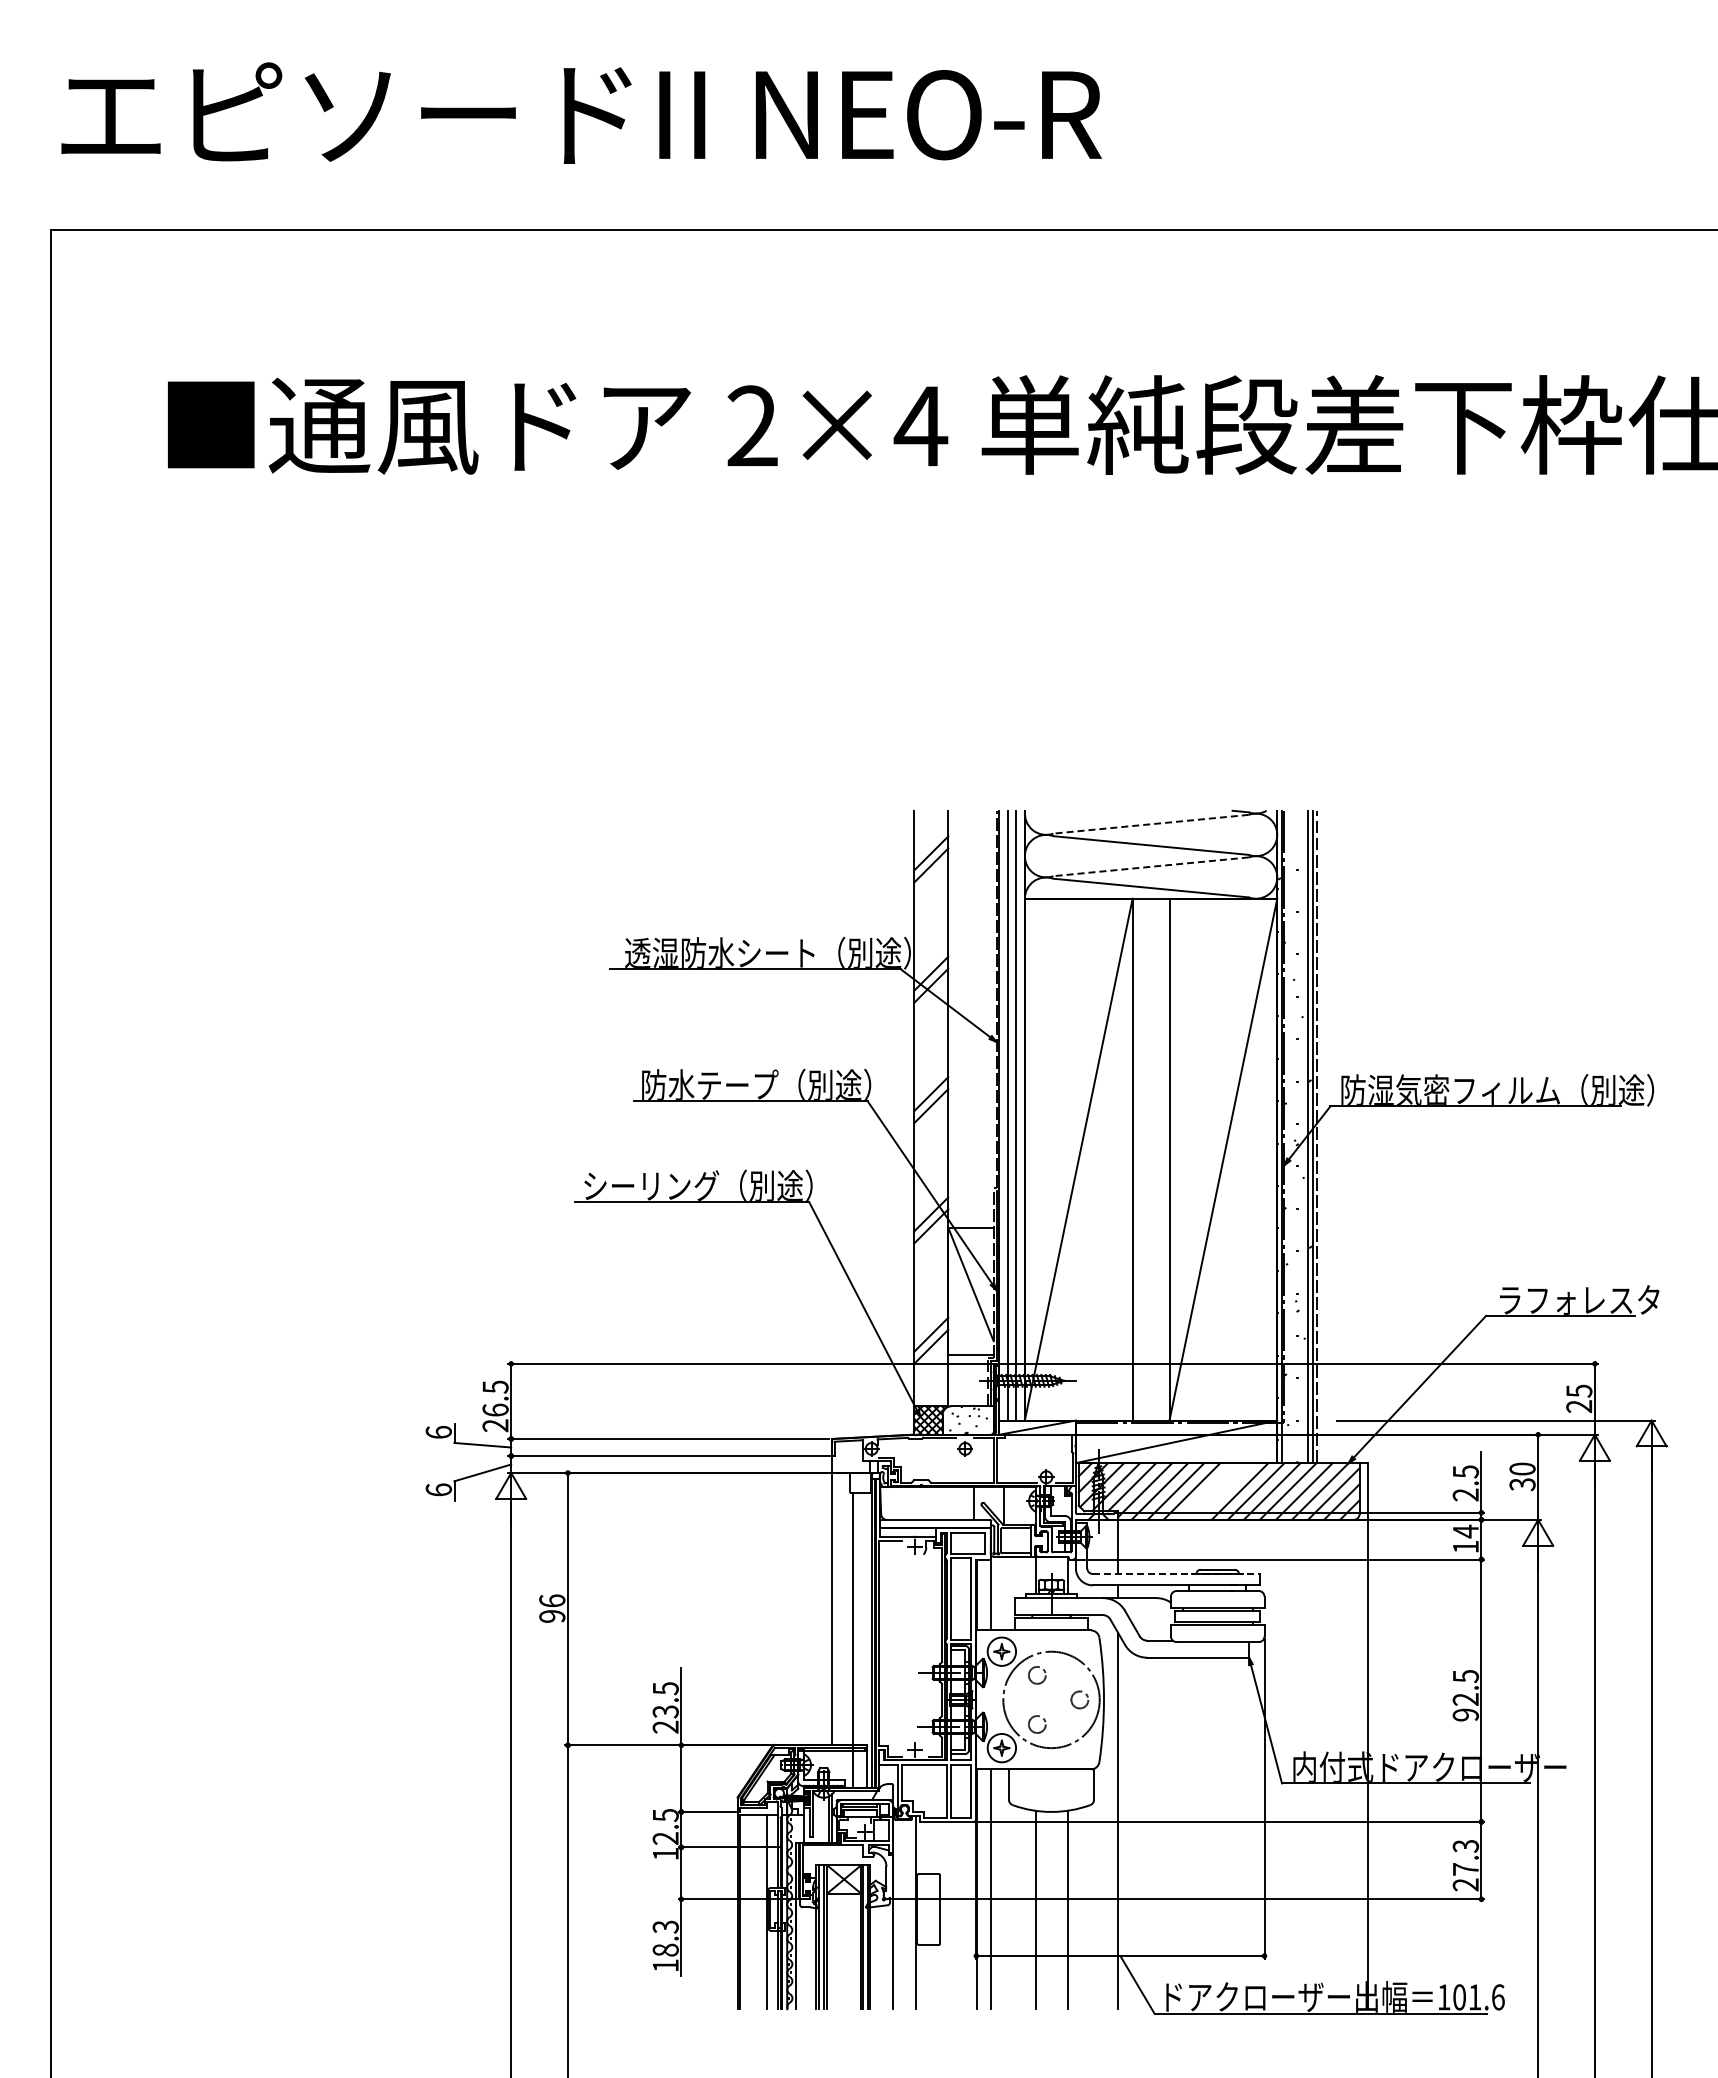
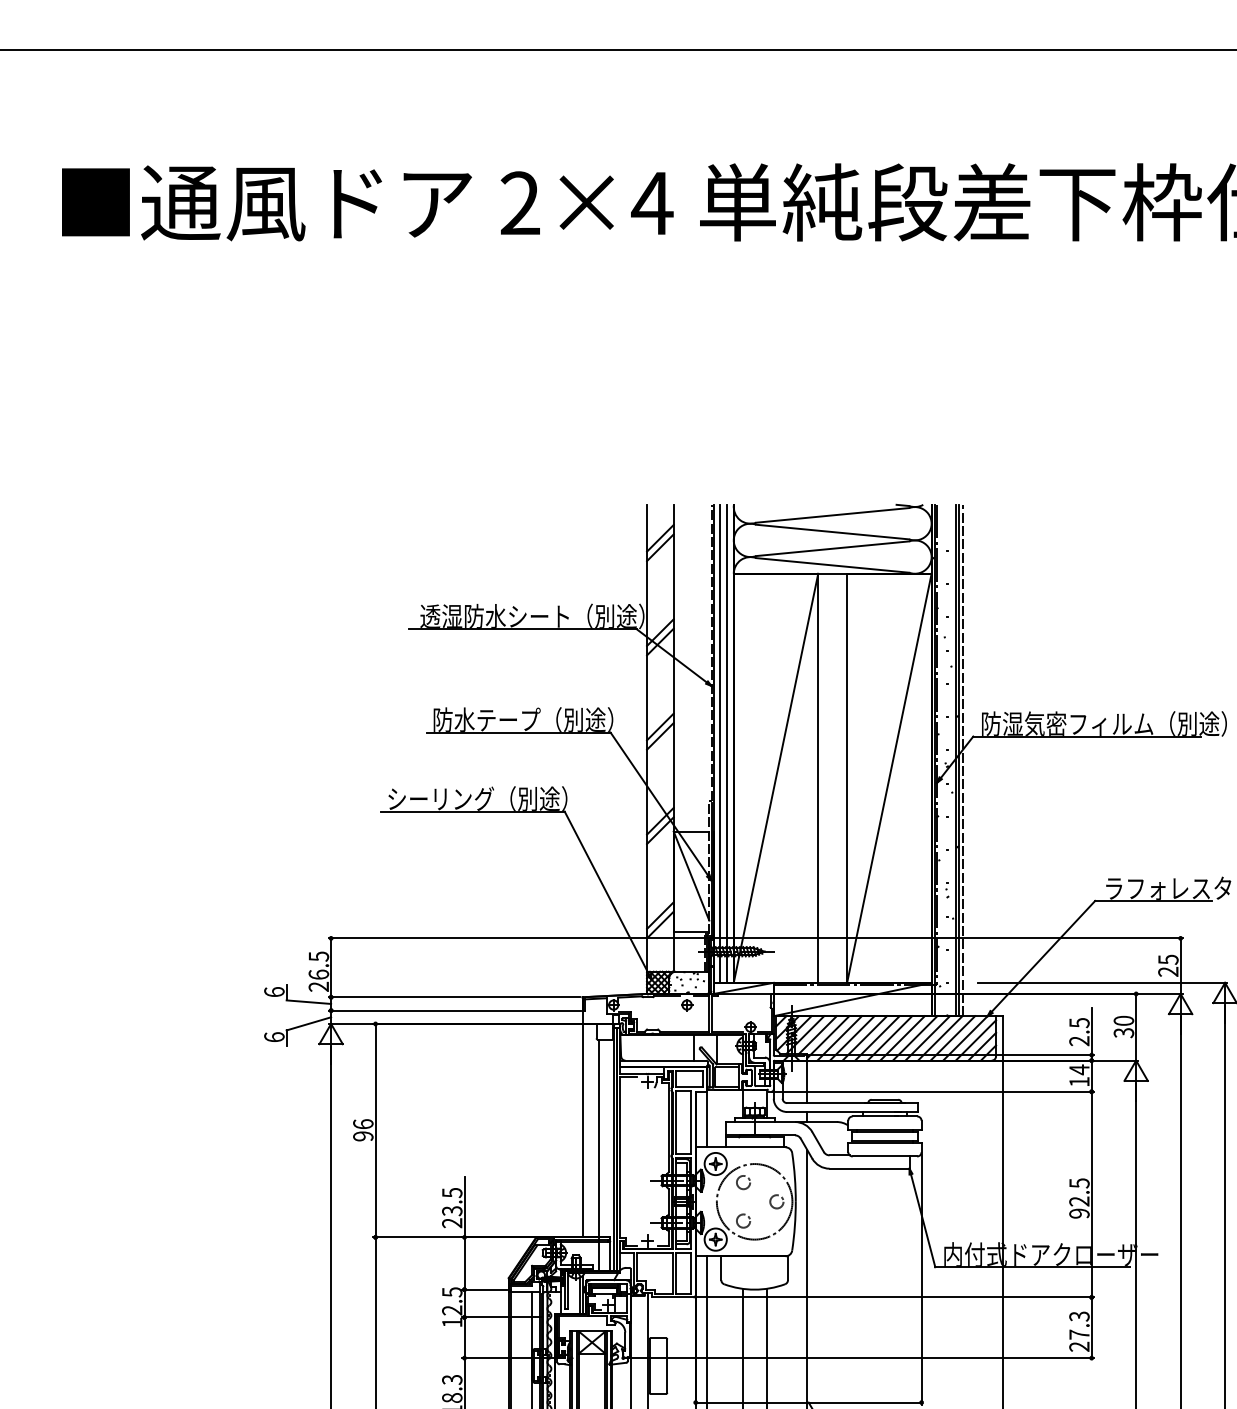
line: (1150, 824) -> (832, 515), dashed -> solid
line: (1150, 866) -> (832, 548), dashed -> solid
line: (1207, 1491) -> (876, 1038), added
line: (1223, 1491) -> (889, 1038), added
line: (1176, 1574) -> (852, 1103), dashed -> solid

